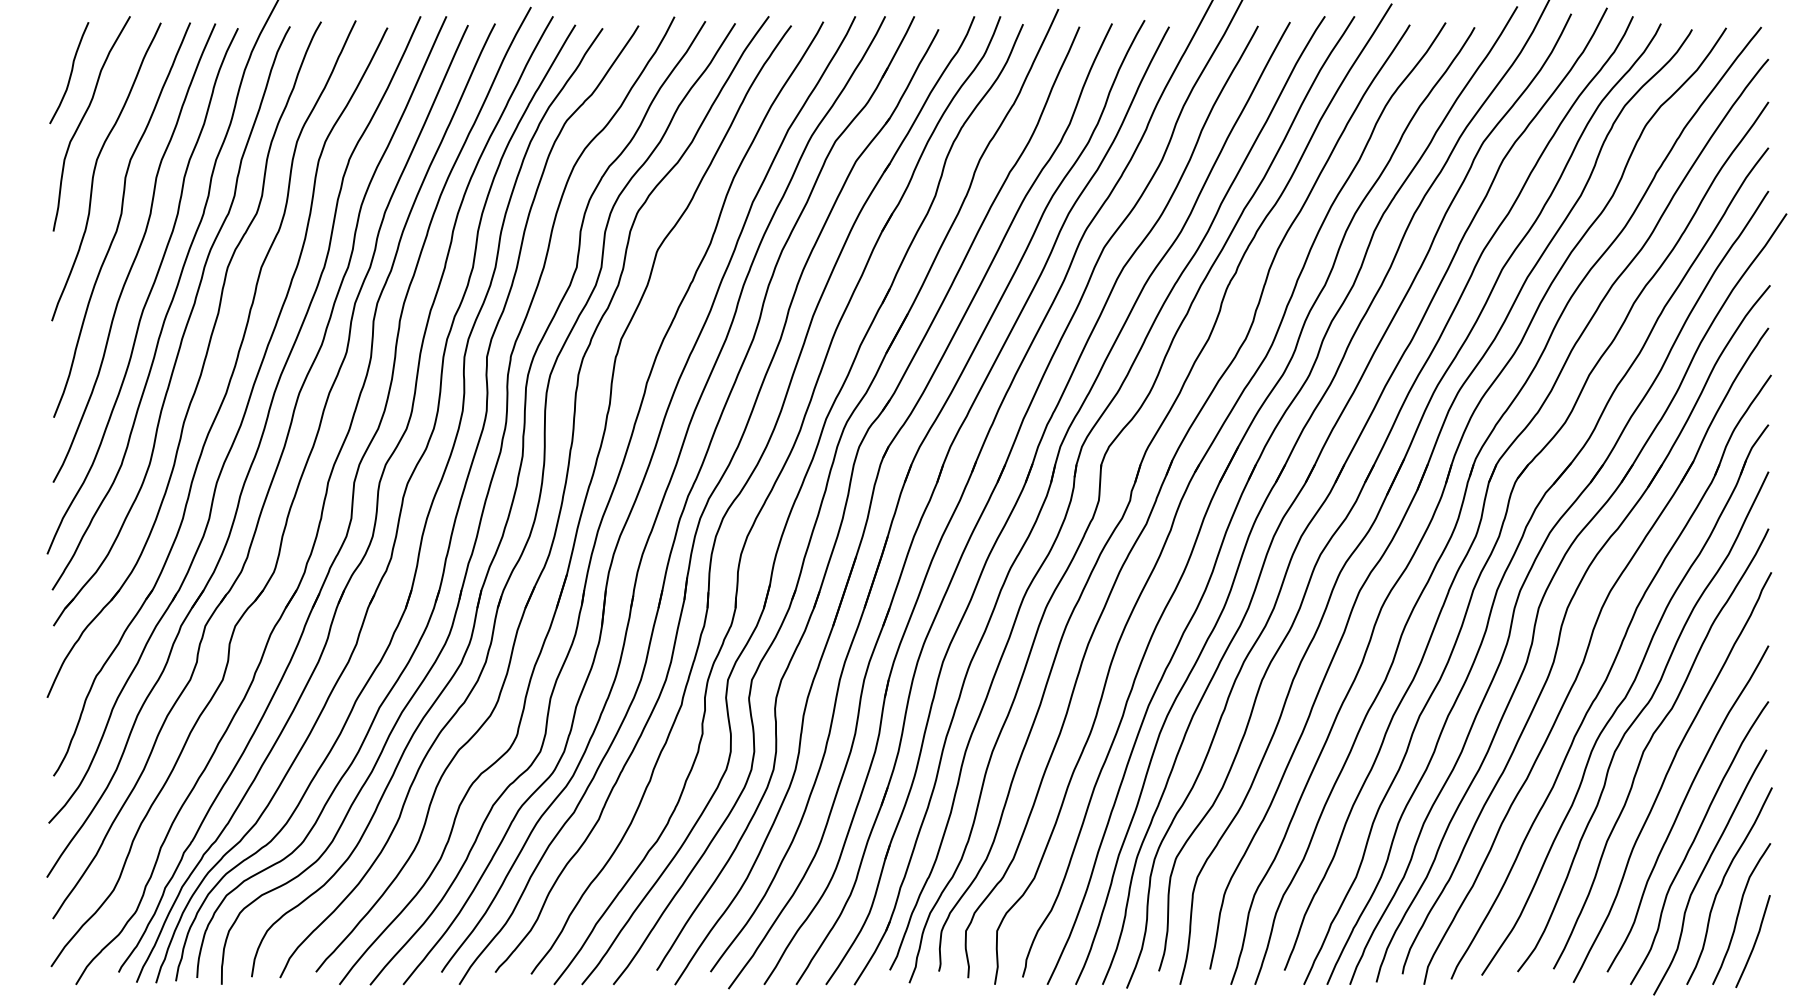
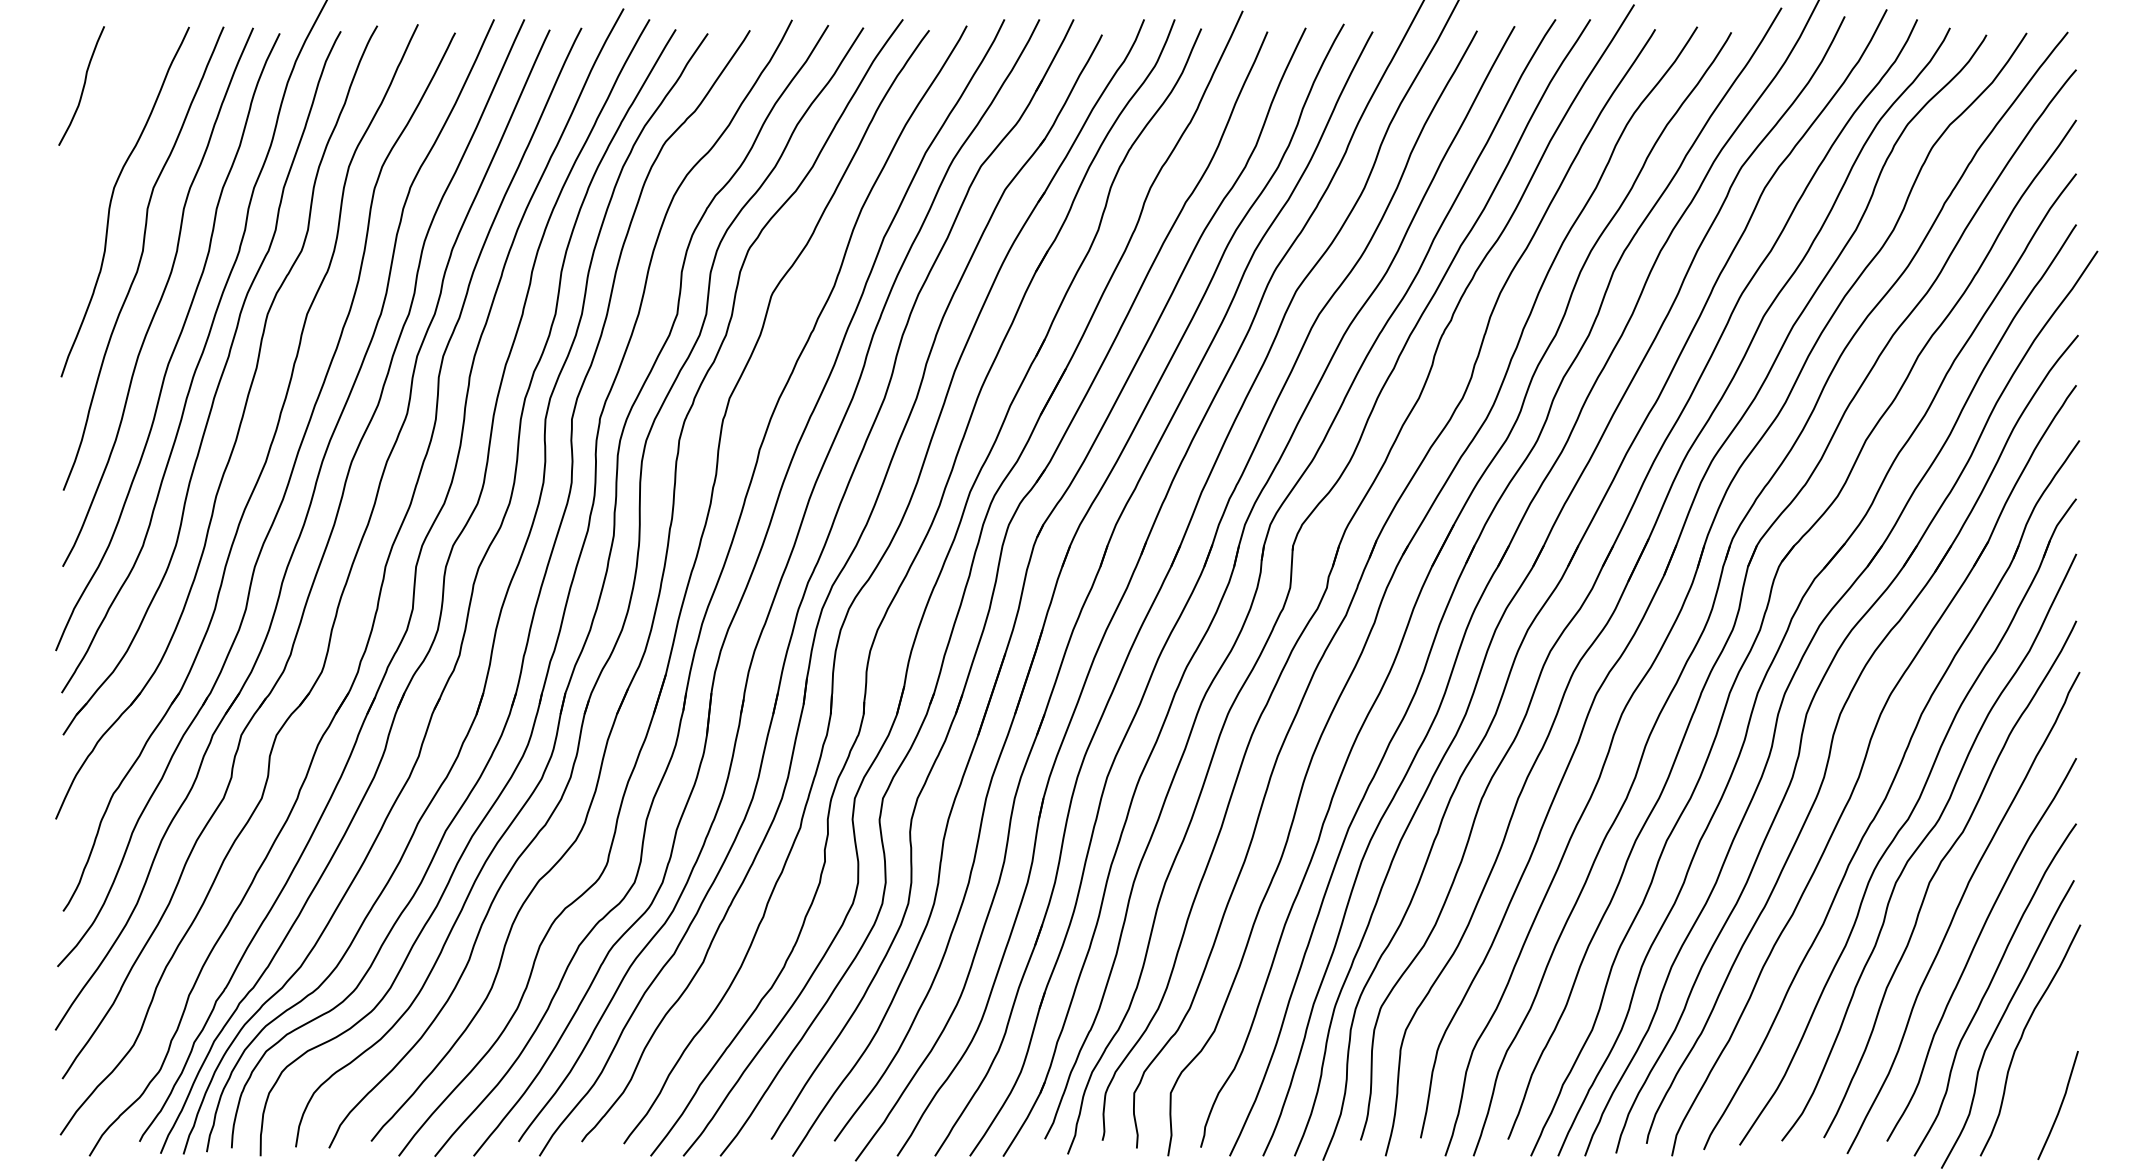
curve: (82, 120) -> (97, 141), removed
curve: (1739, 912) -> (2042, 1071), removed

